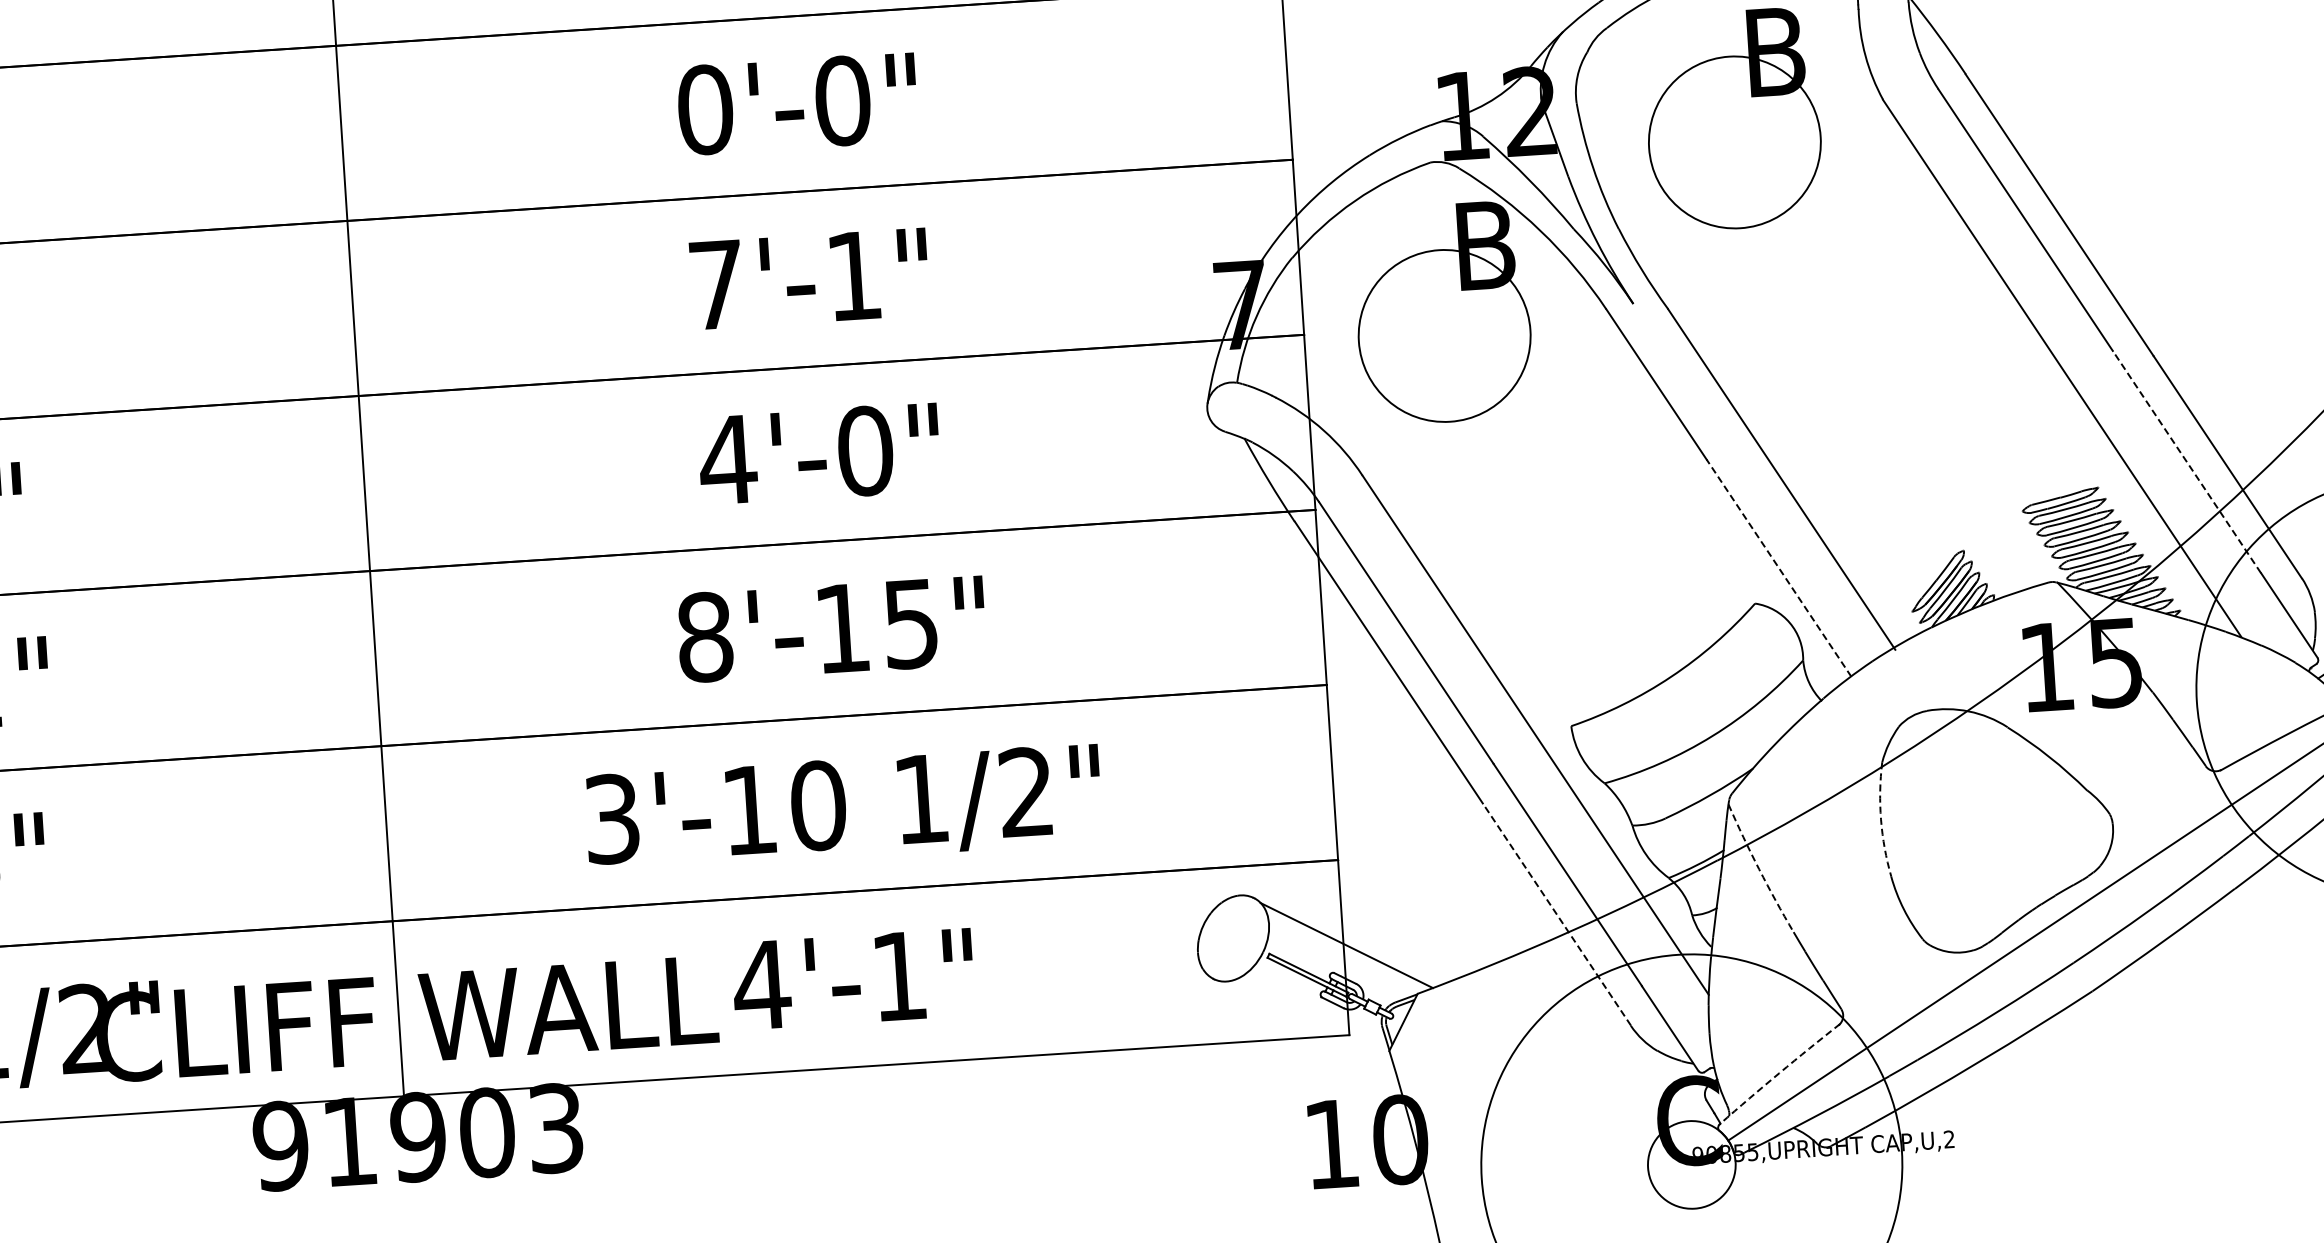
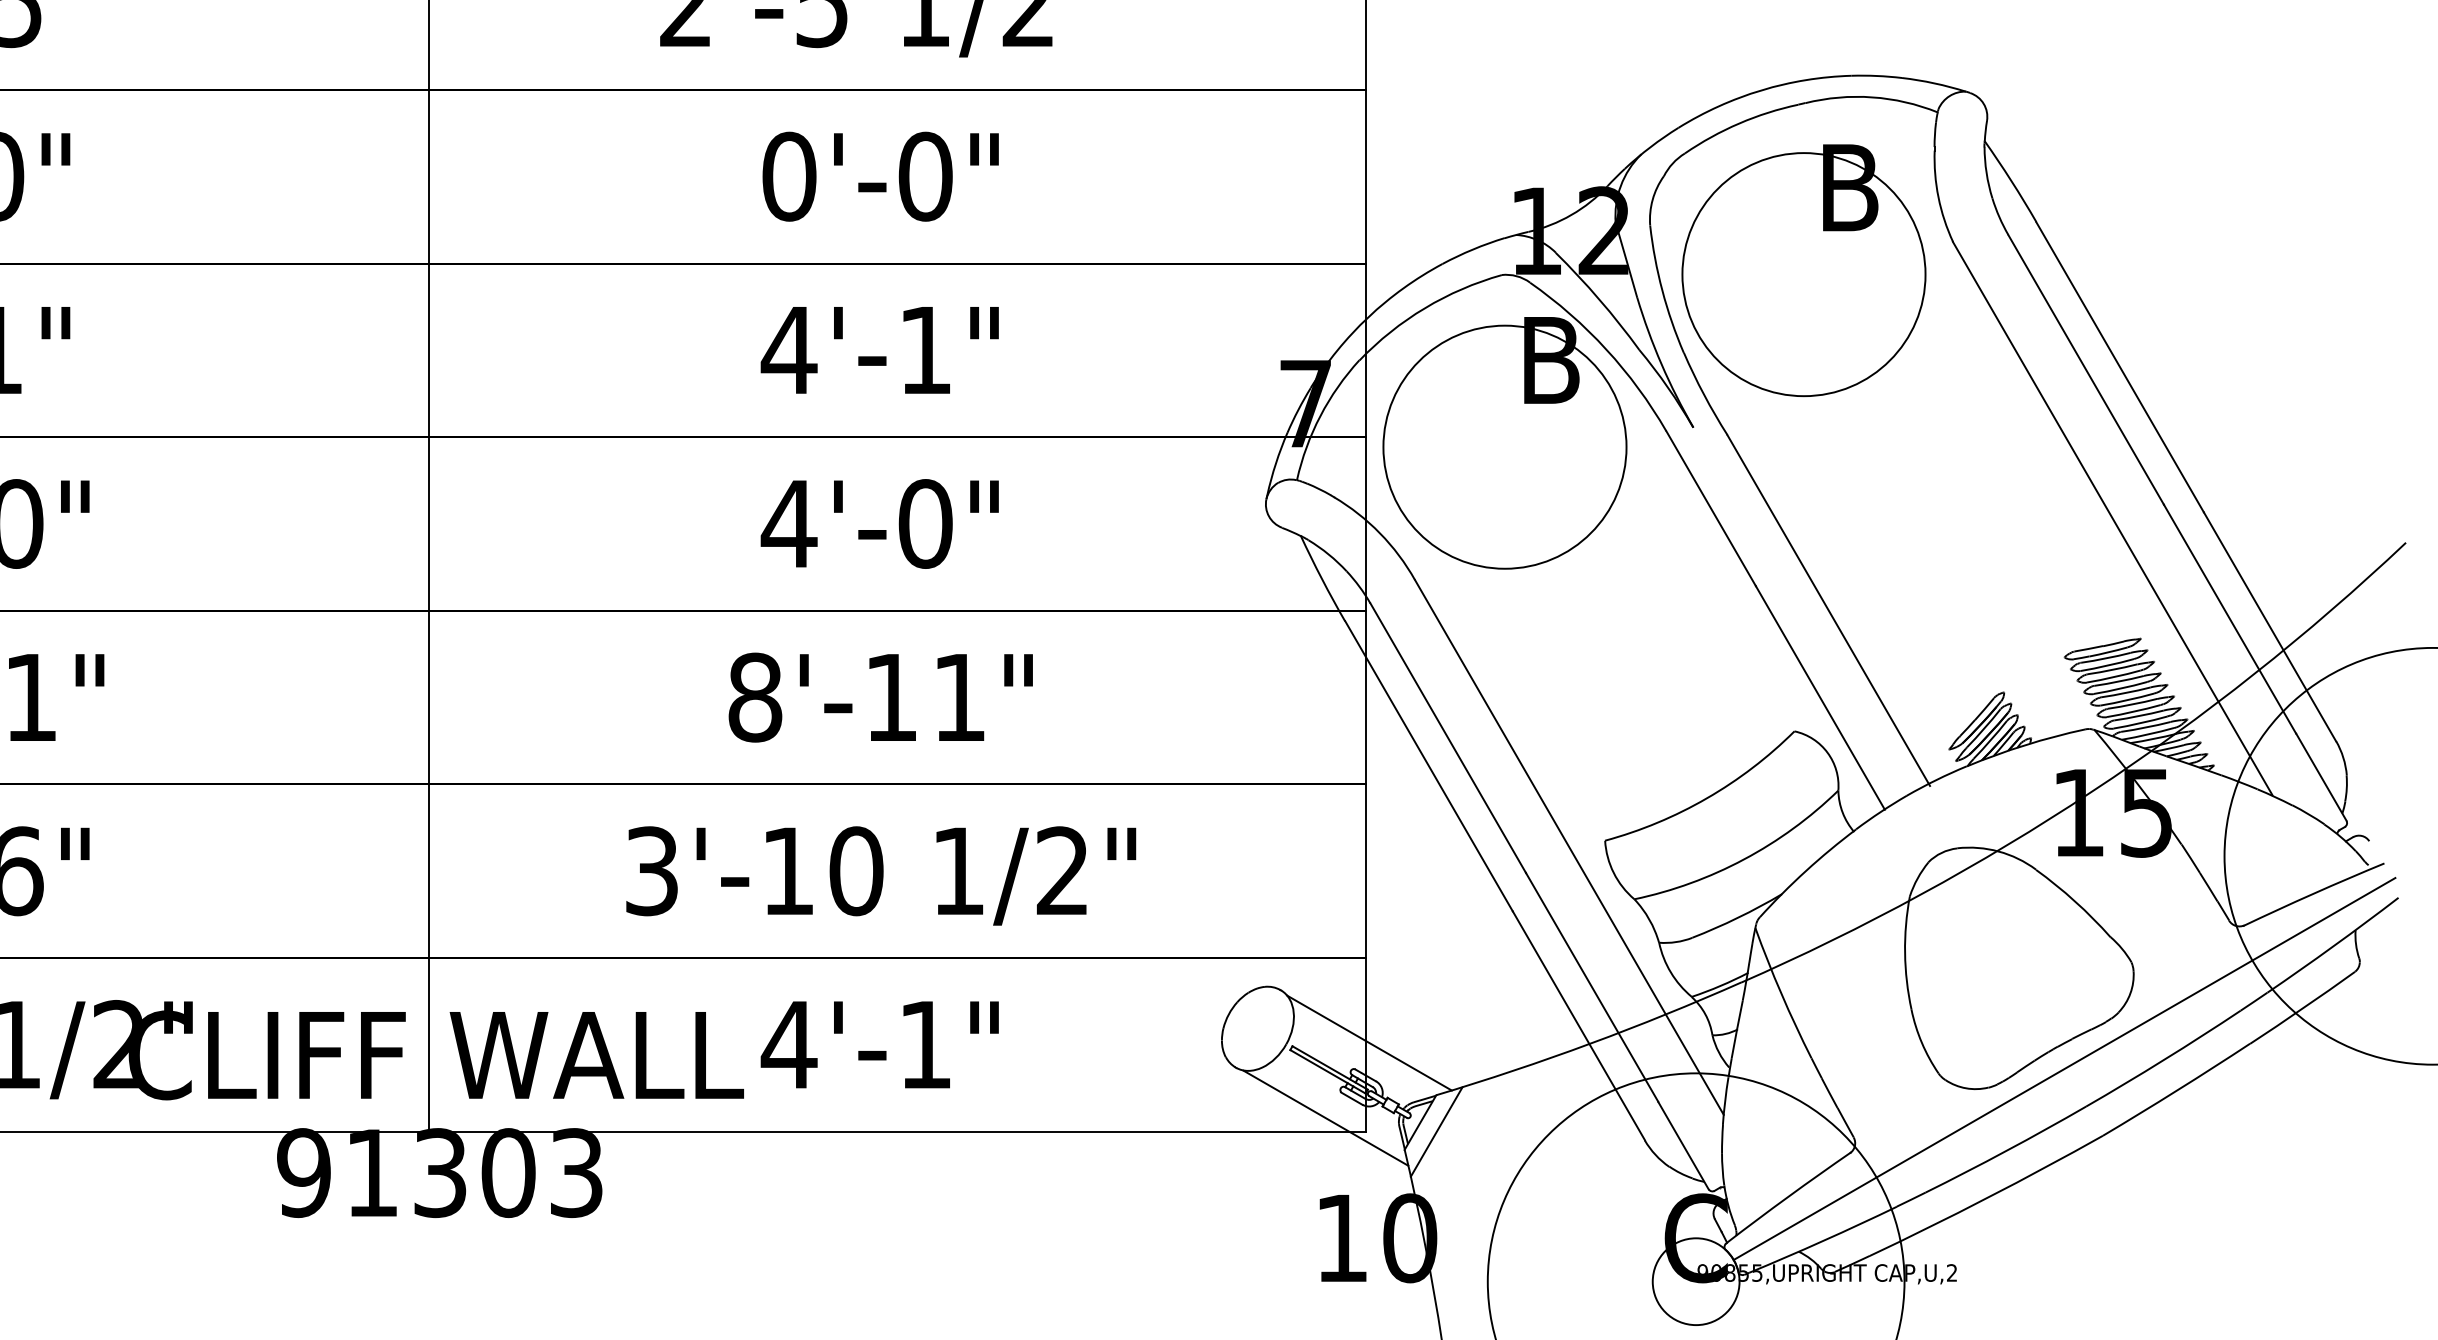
circle: (1734, 142) -> (1803, 274), size x1.43
text: (715, 285) -> (788, 350), 7'-1" -> 4'-1"
circle: (1444, 335) -> (1504, 446), size x1.43
line: (2186, 461) -> (2229, 618), dashed -> solid
line: (1779, 567) -> (1820, 697), dashed -> solid
text: (911, 624) -> (959, 698), 8'-15" -> 8'-11"
arc: (1881, 820) -> (1905, 953), dashed -> solid
arc: (1759, 869) -> (1781, 994), dashed -> solid
line: (1556, 914) -> (1578, 1025), dashed -> solid
line: (1307, 1023) -> (1325, 1117), added
line: (1420, 1030) -> (1436, 1131), added
arc: (1779, 1072) -> (1788, 1196), dashed -> solid
text: (418, 1136) -> (440, 1172), 91903 -> 91303

